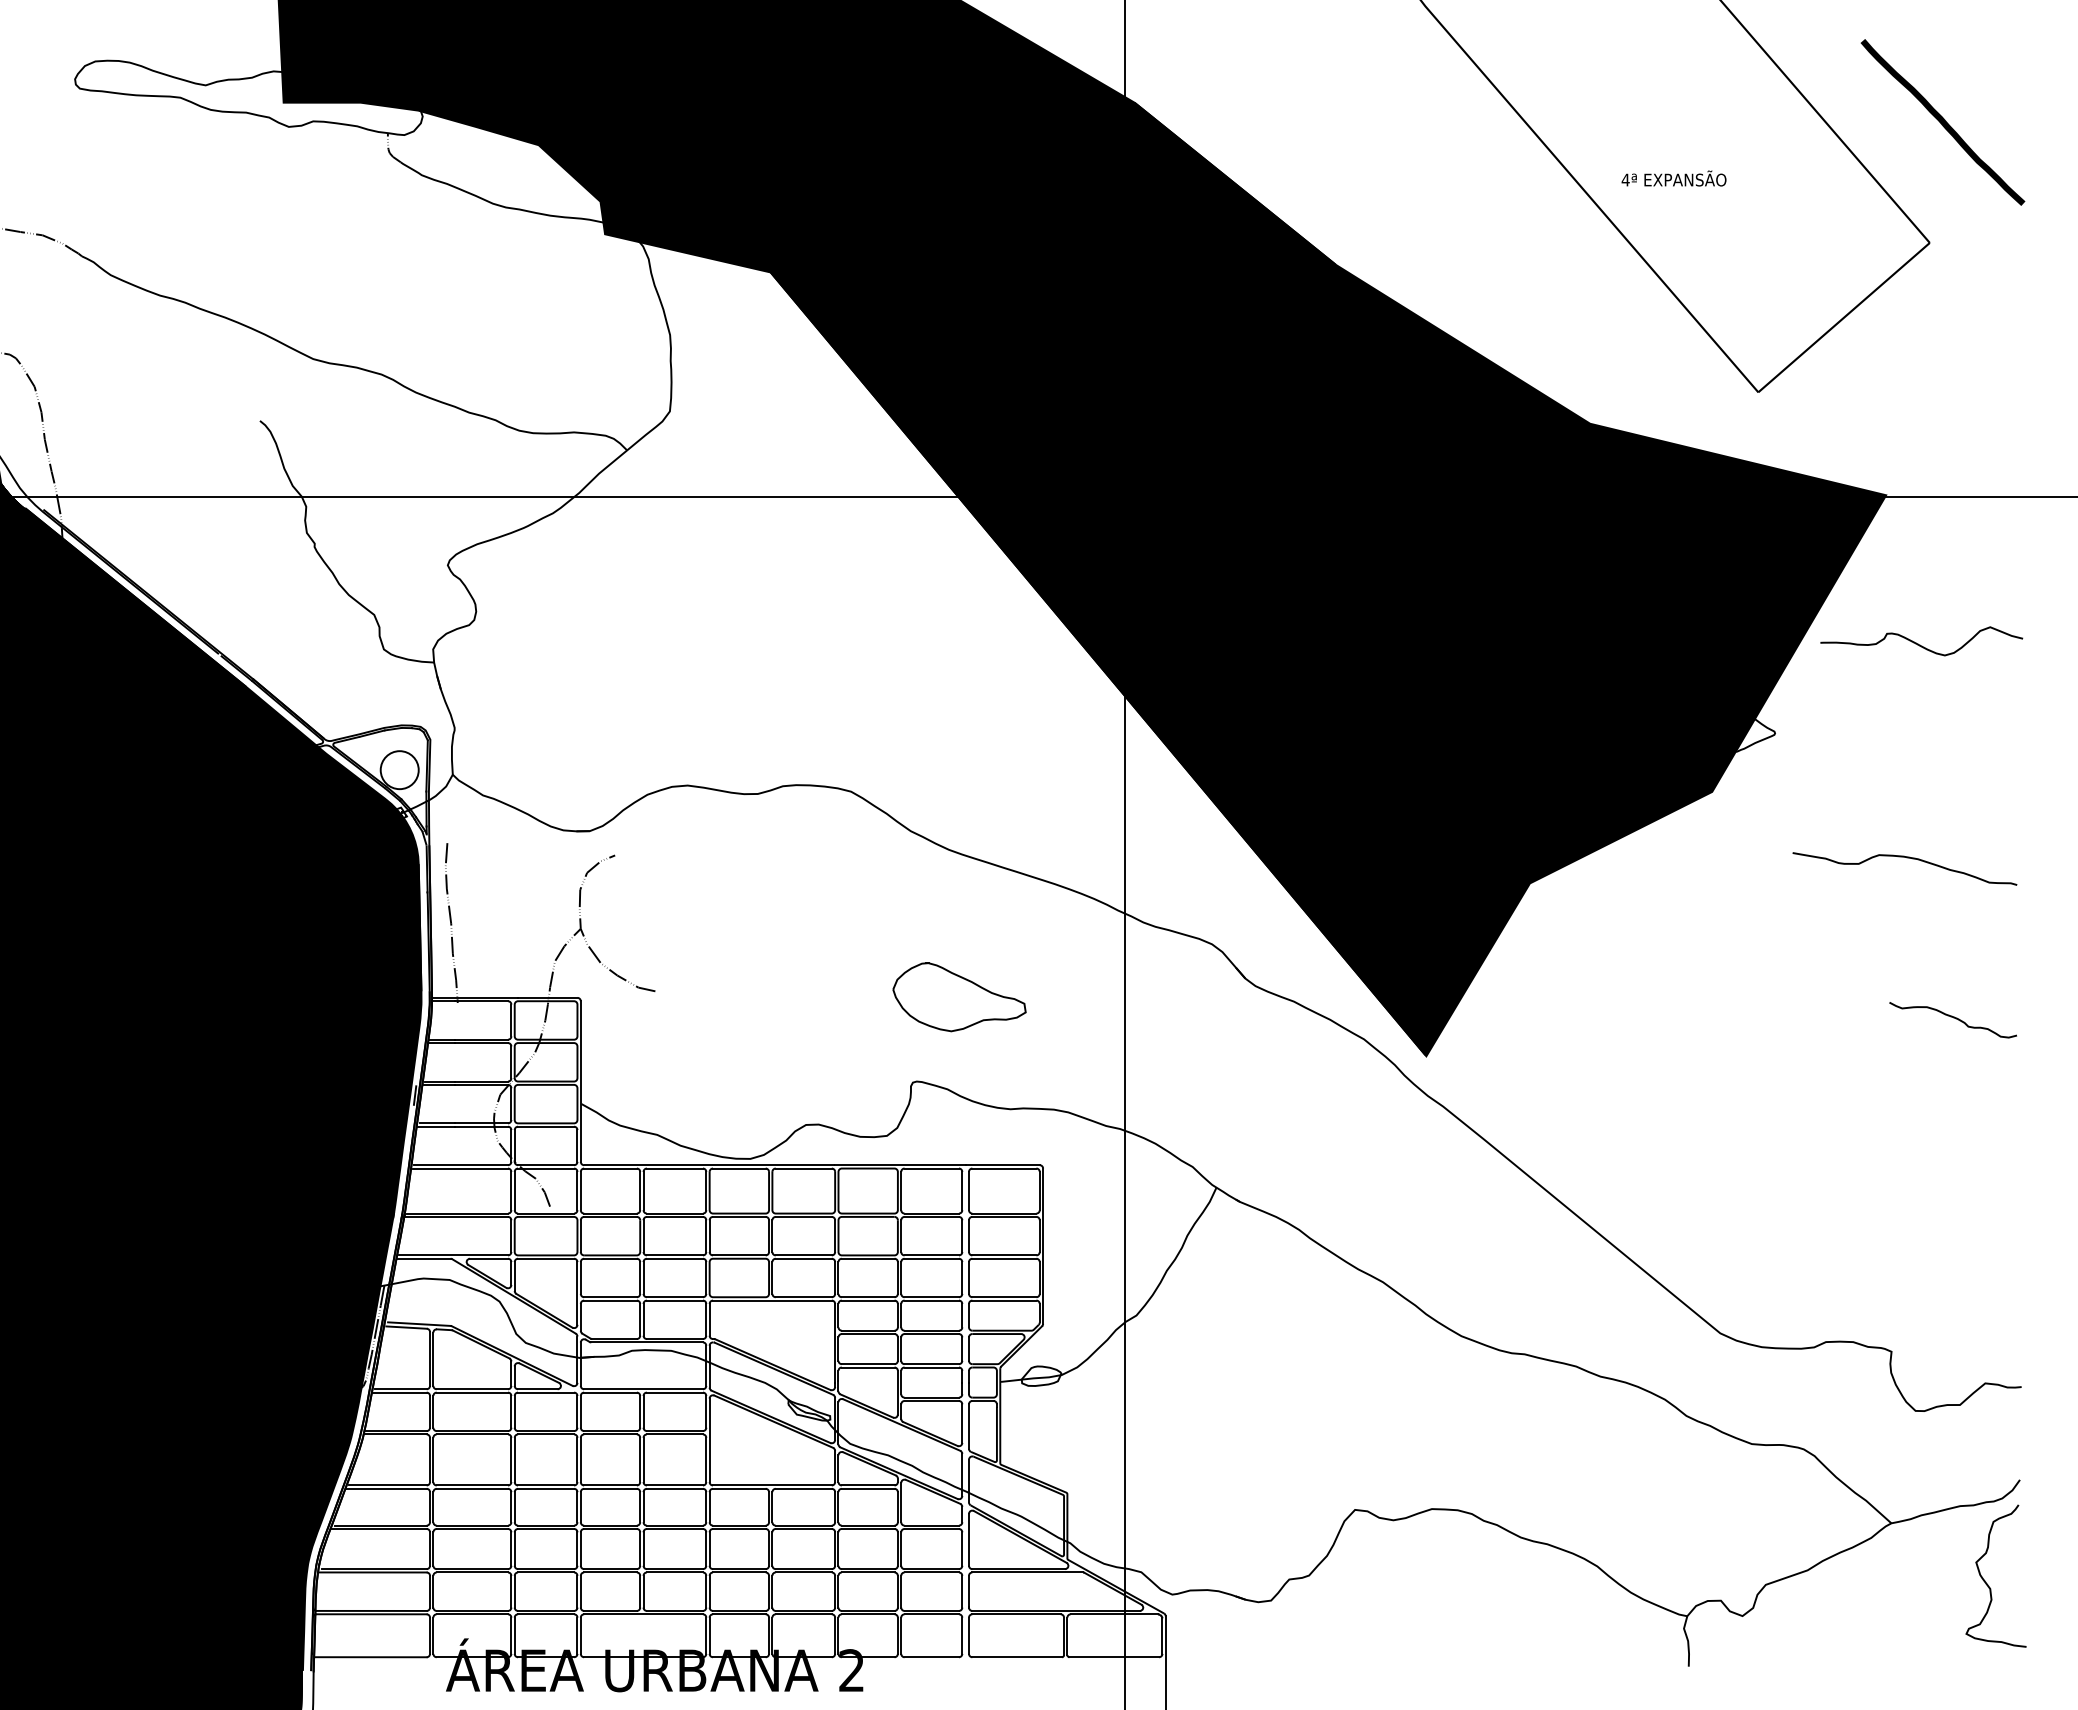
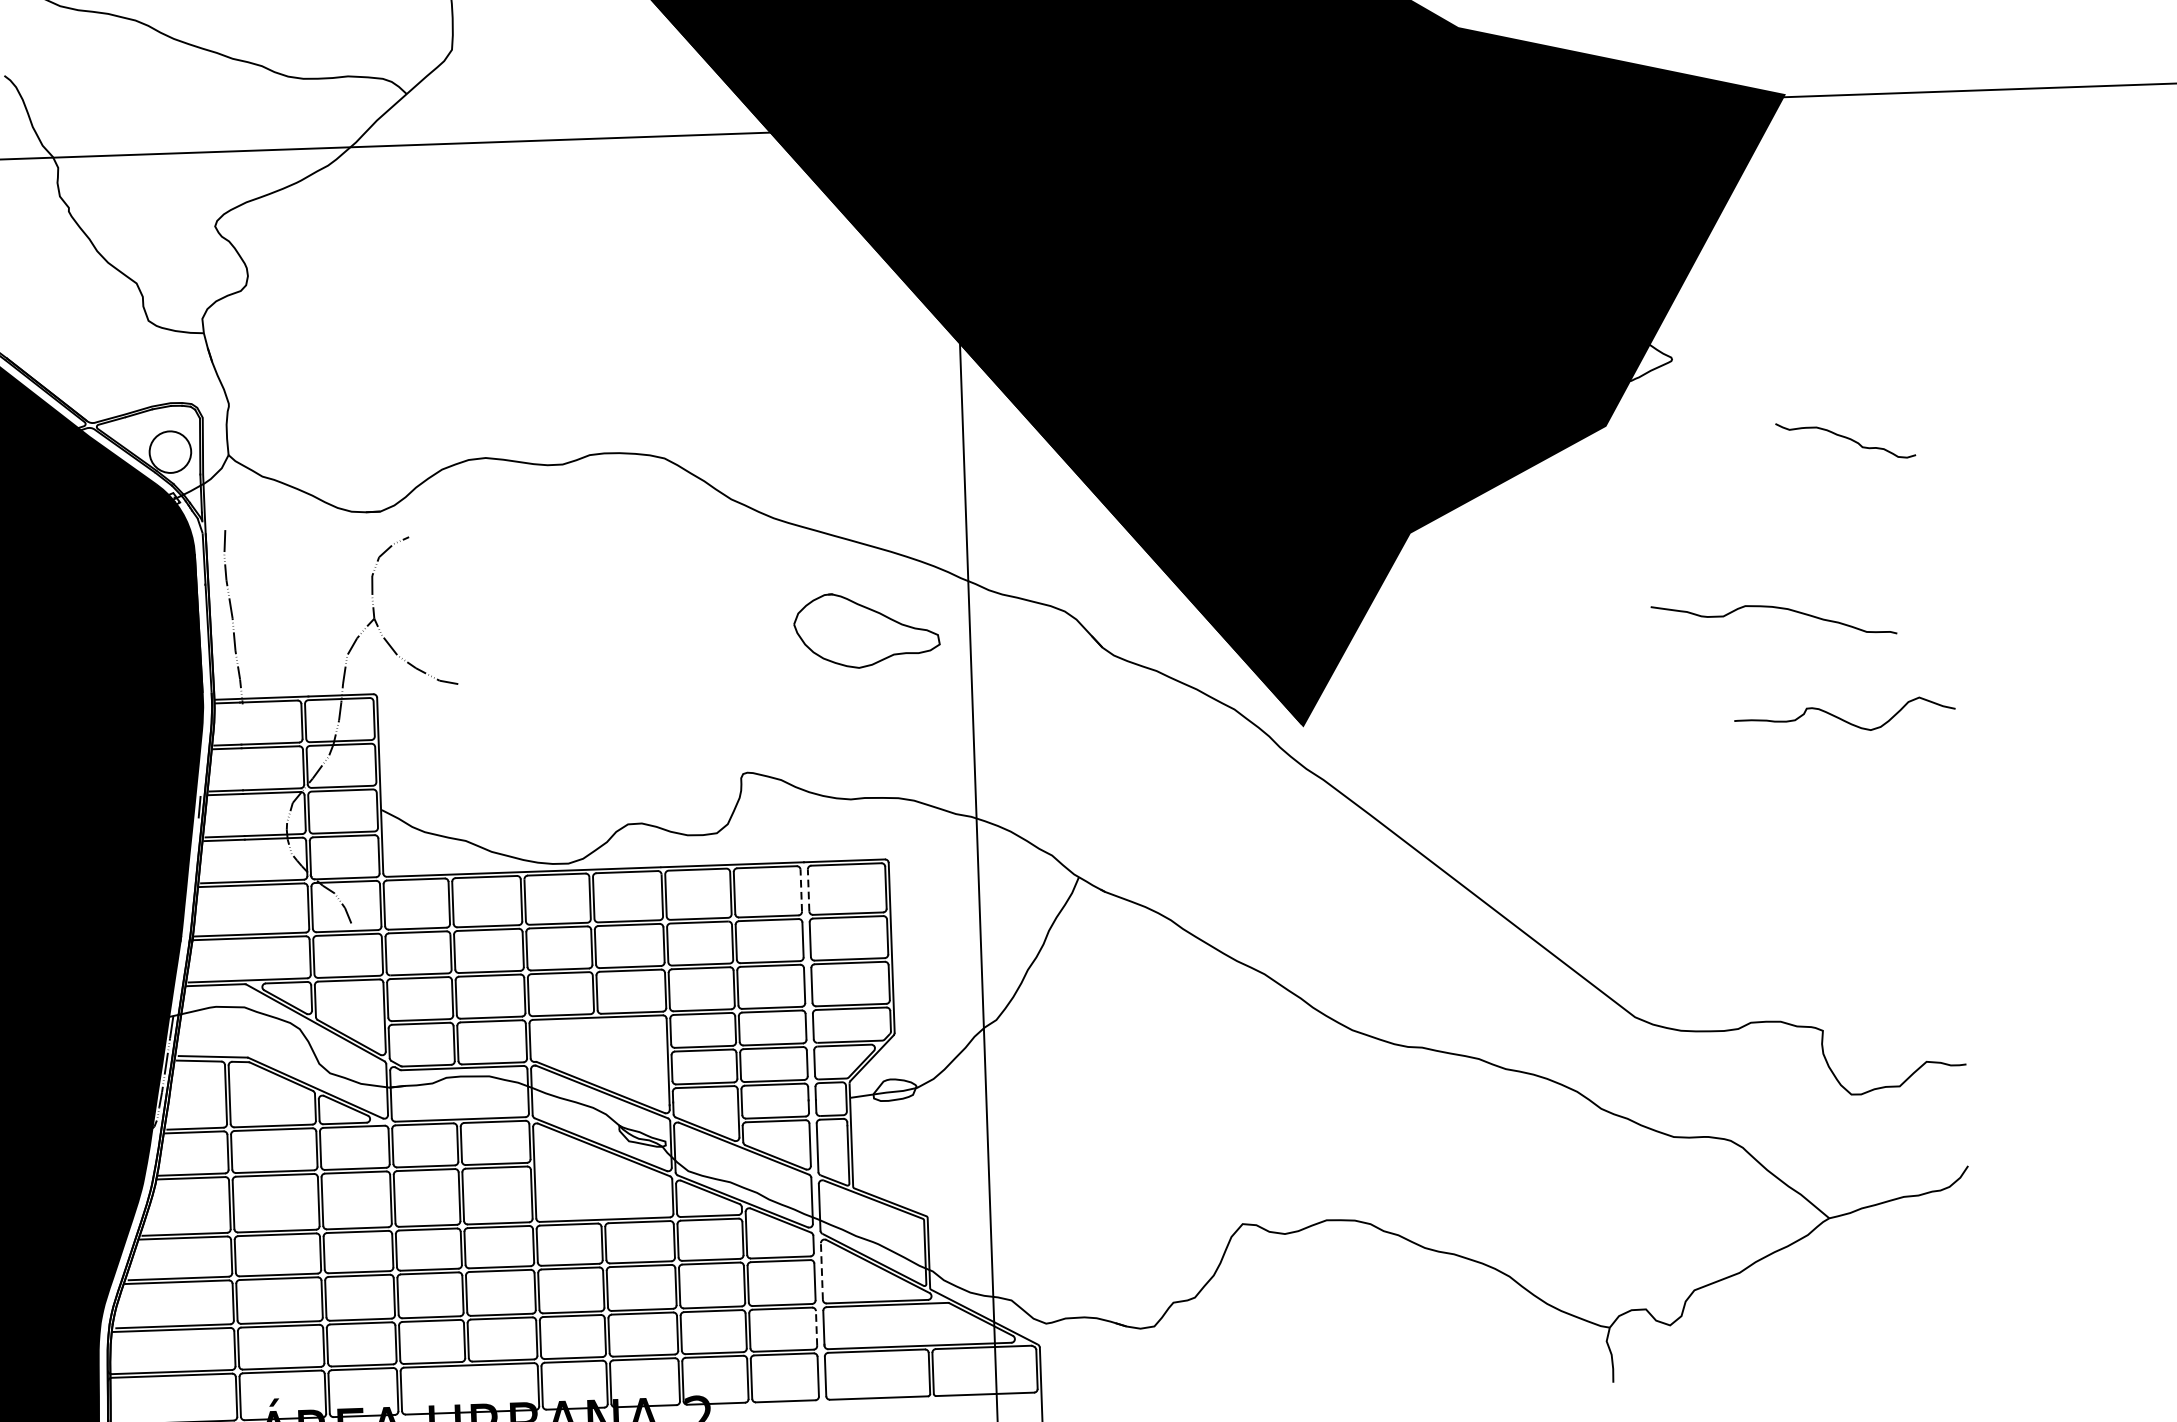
curve: (1920, 644) -> (1843, 719), moved
curve: (1906, 858) -> (1775, 608), moved
part: (959, 997) -> (866, 630), moved
curve: (1953, 1018) -> (1845, 438), moved
line: (962, 1190) -> (801, 890), solid -> dashed
line: (969, 1190) -> (809, 889), solid -> dashed
line: (969, 1539) -> (822, 1271), solid -> dashed
curve: (1985, 1580) -> (1934, 1277), removed
line: (962, 1591) -> (816, 1328), solid -> dashed

